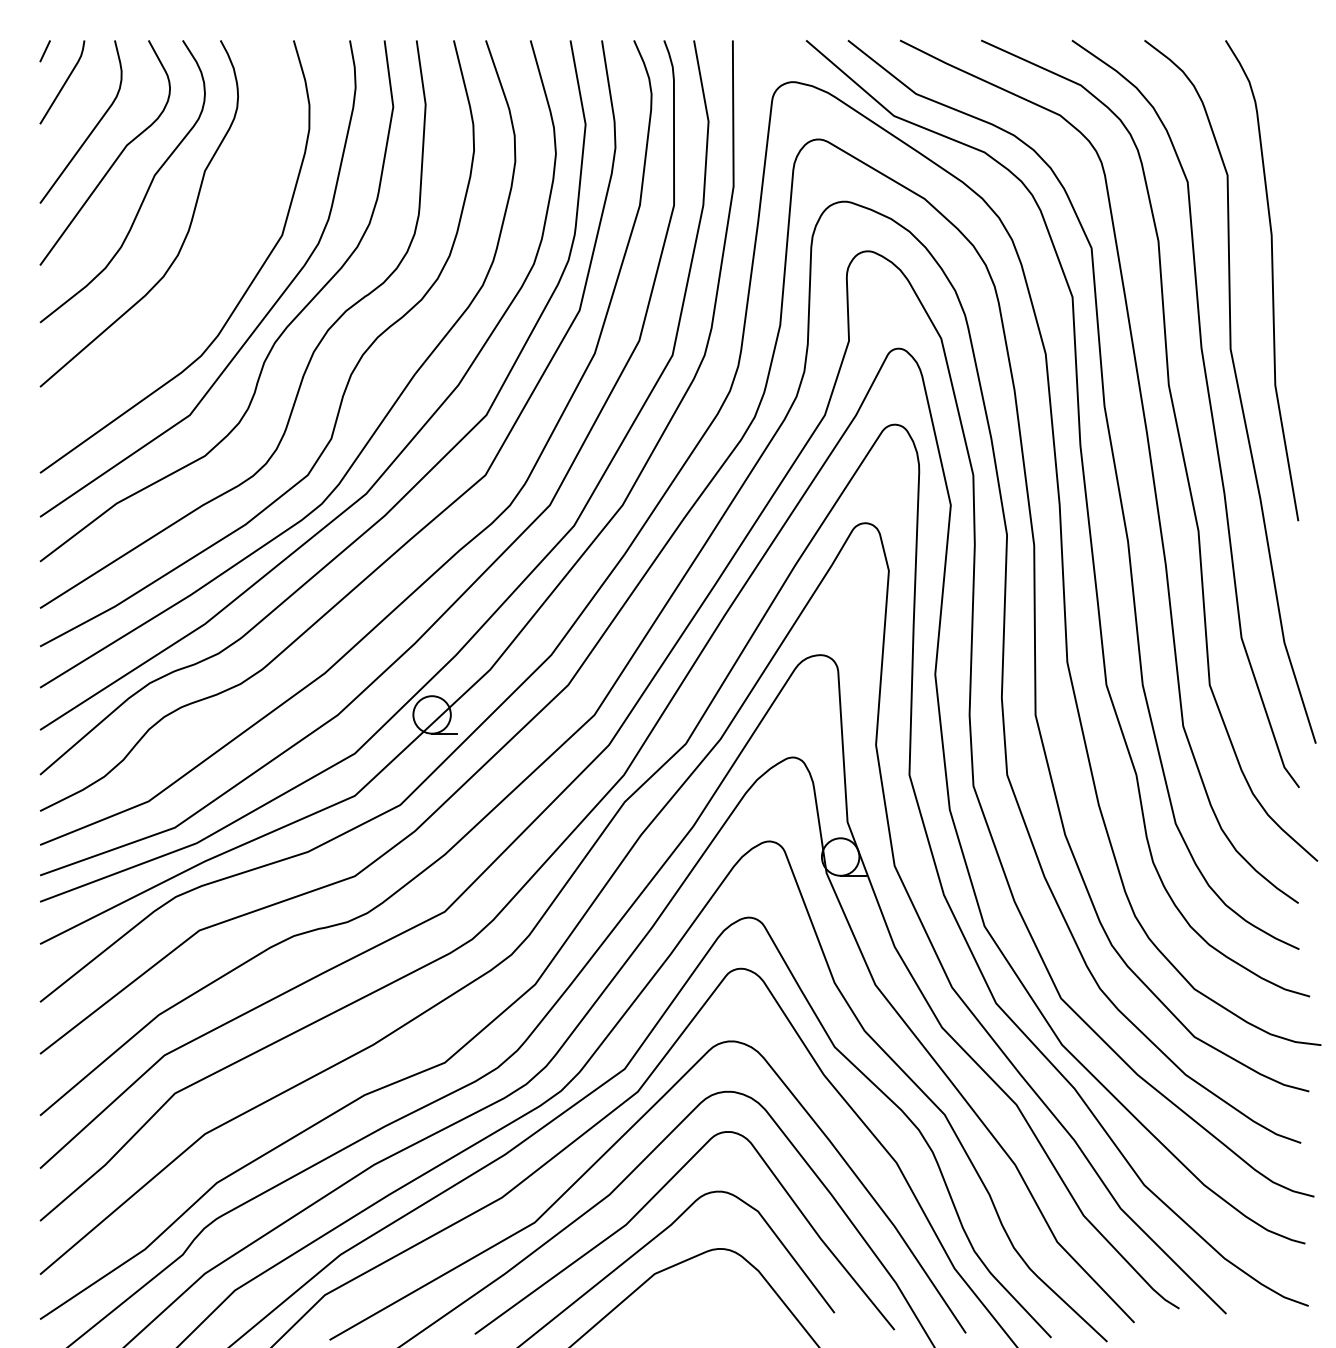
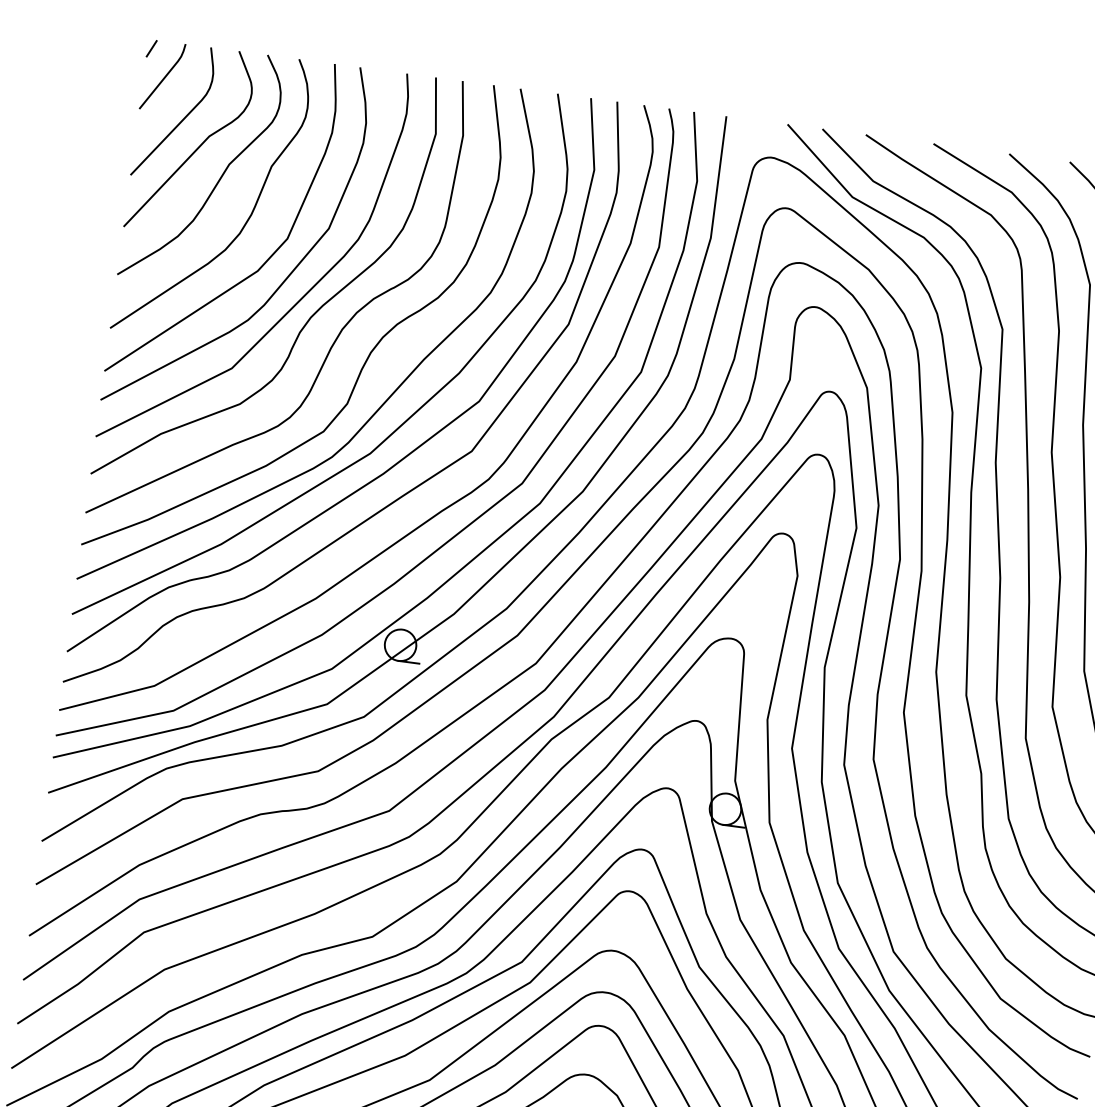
curve: (215, 279) -> (268, 258), added

